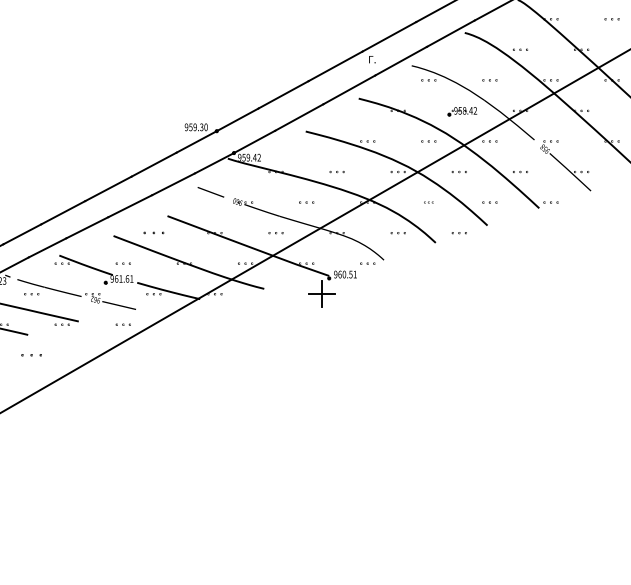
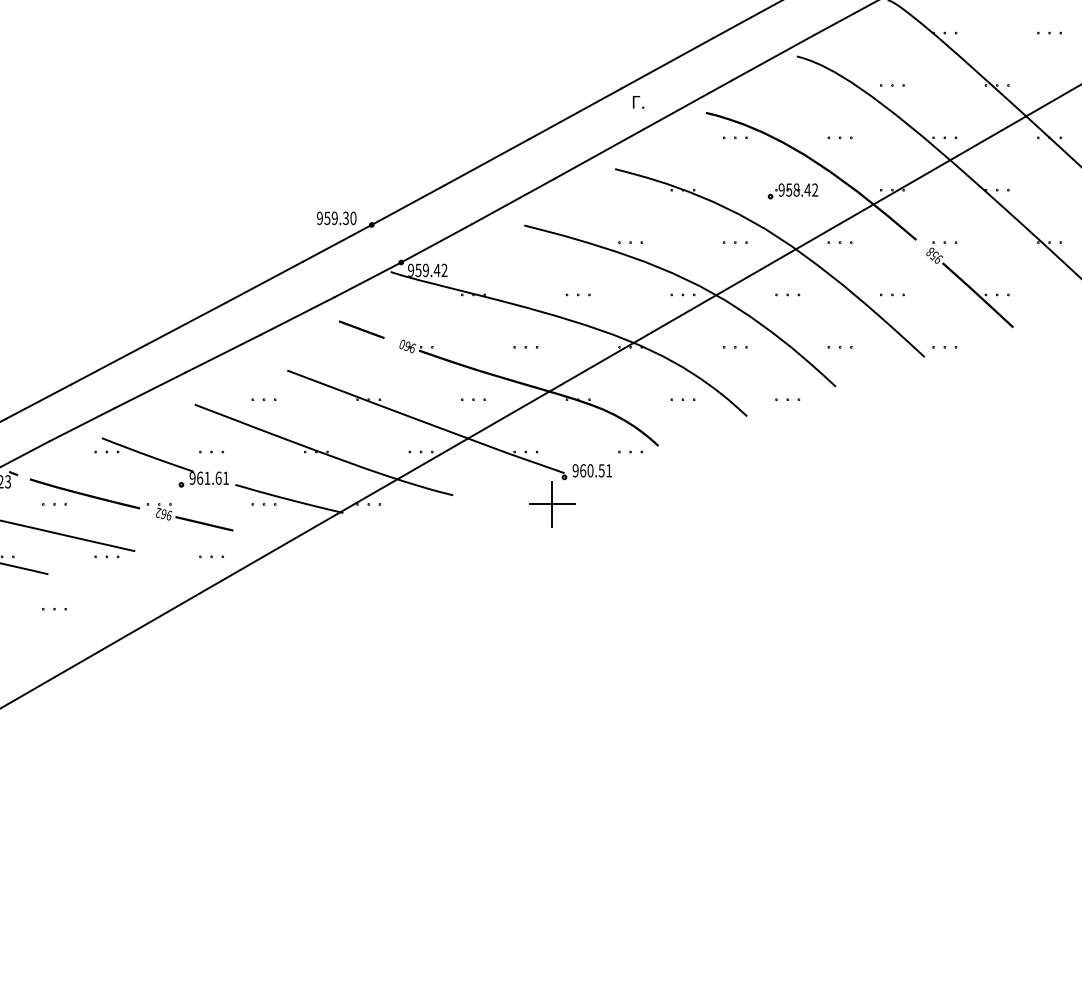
part: (428, 202) -> (734, 347), size x1.67
part: (153, 233) -> (263, 400), size x0.71
part: (31, 355) -> (54, 609), size x0.71

